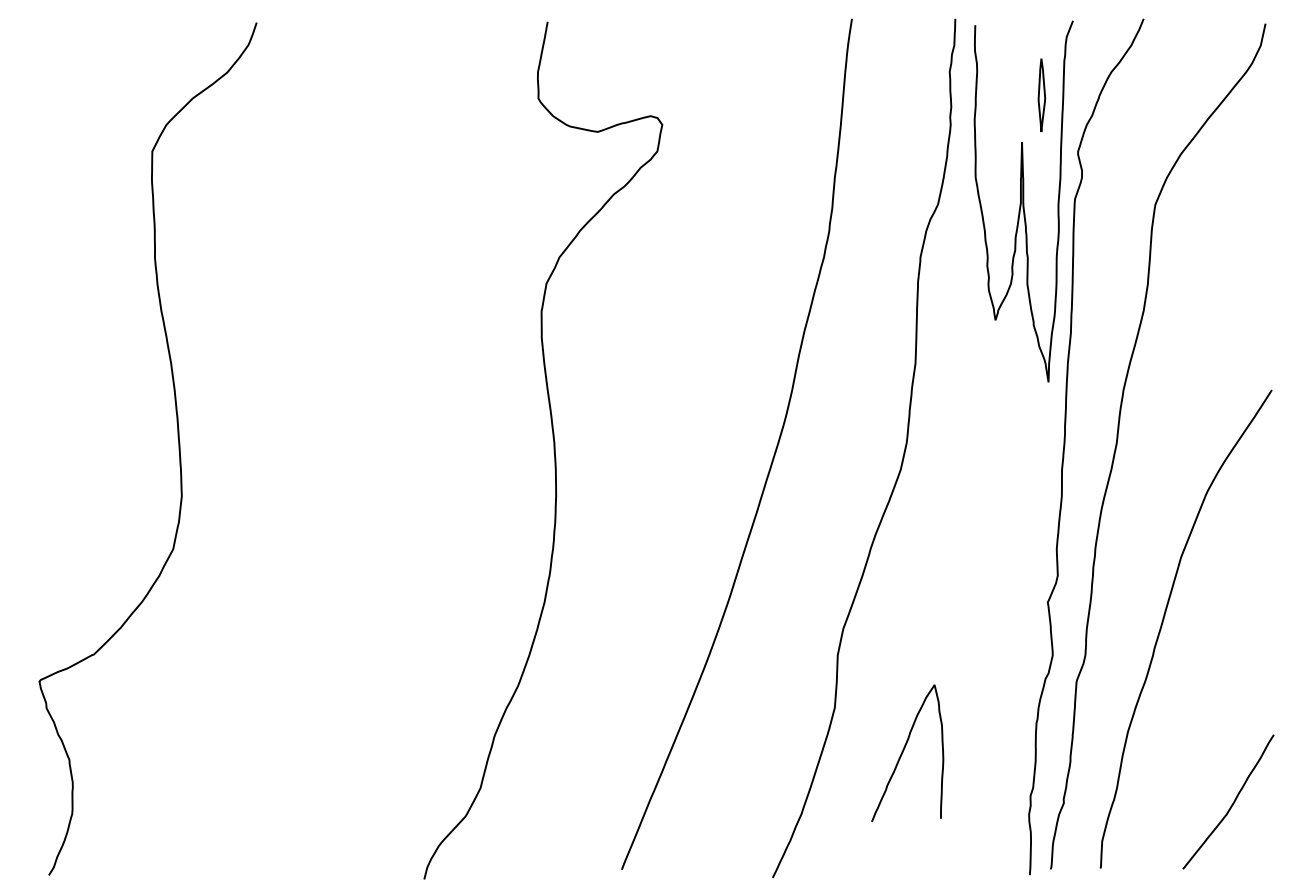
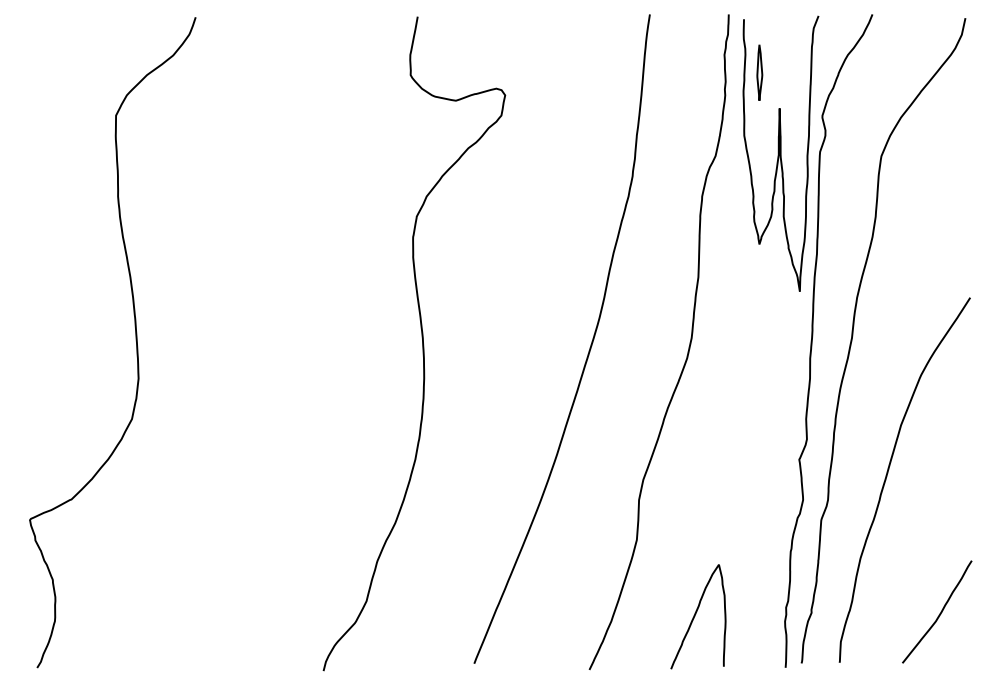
part: (1041, 94) -> (759, 72), moved
curve: (905, 750) -> (696, 614), moved

